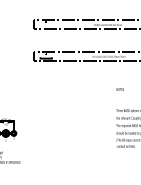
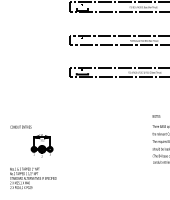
text: (120, 89) -> (156, 116), moved

